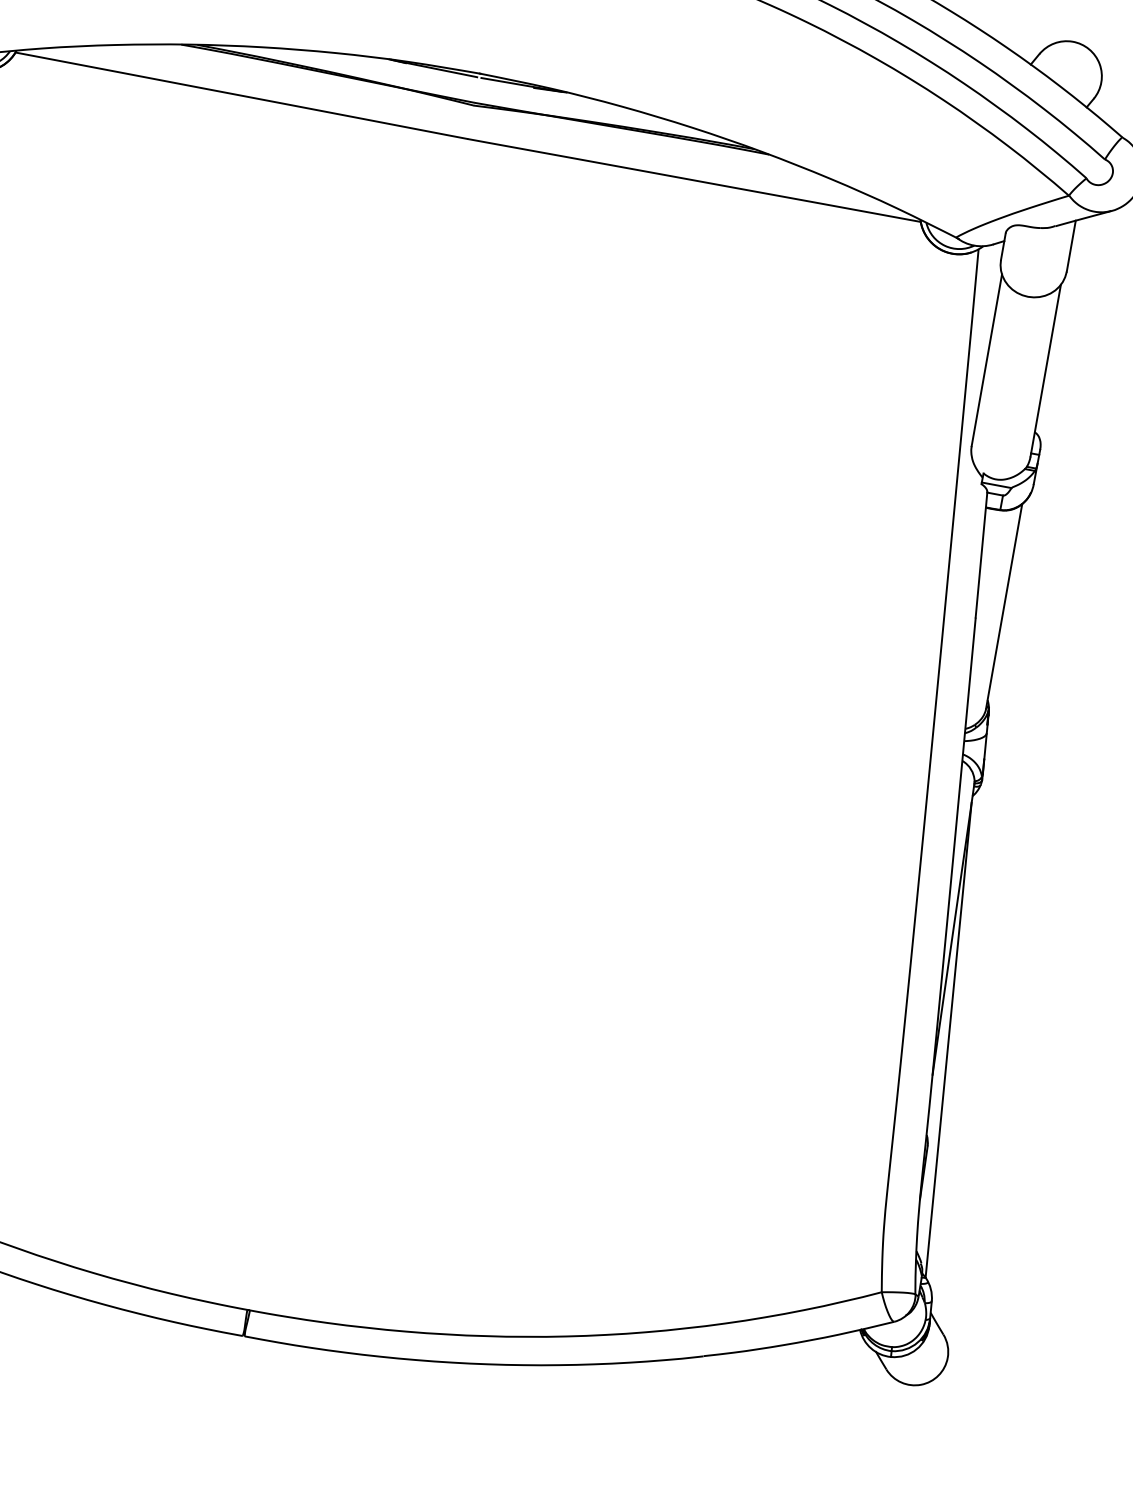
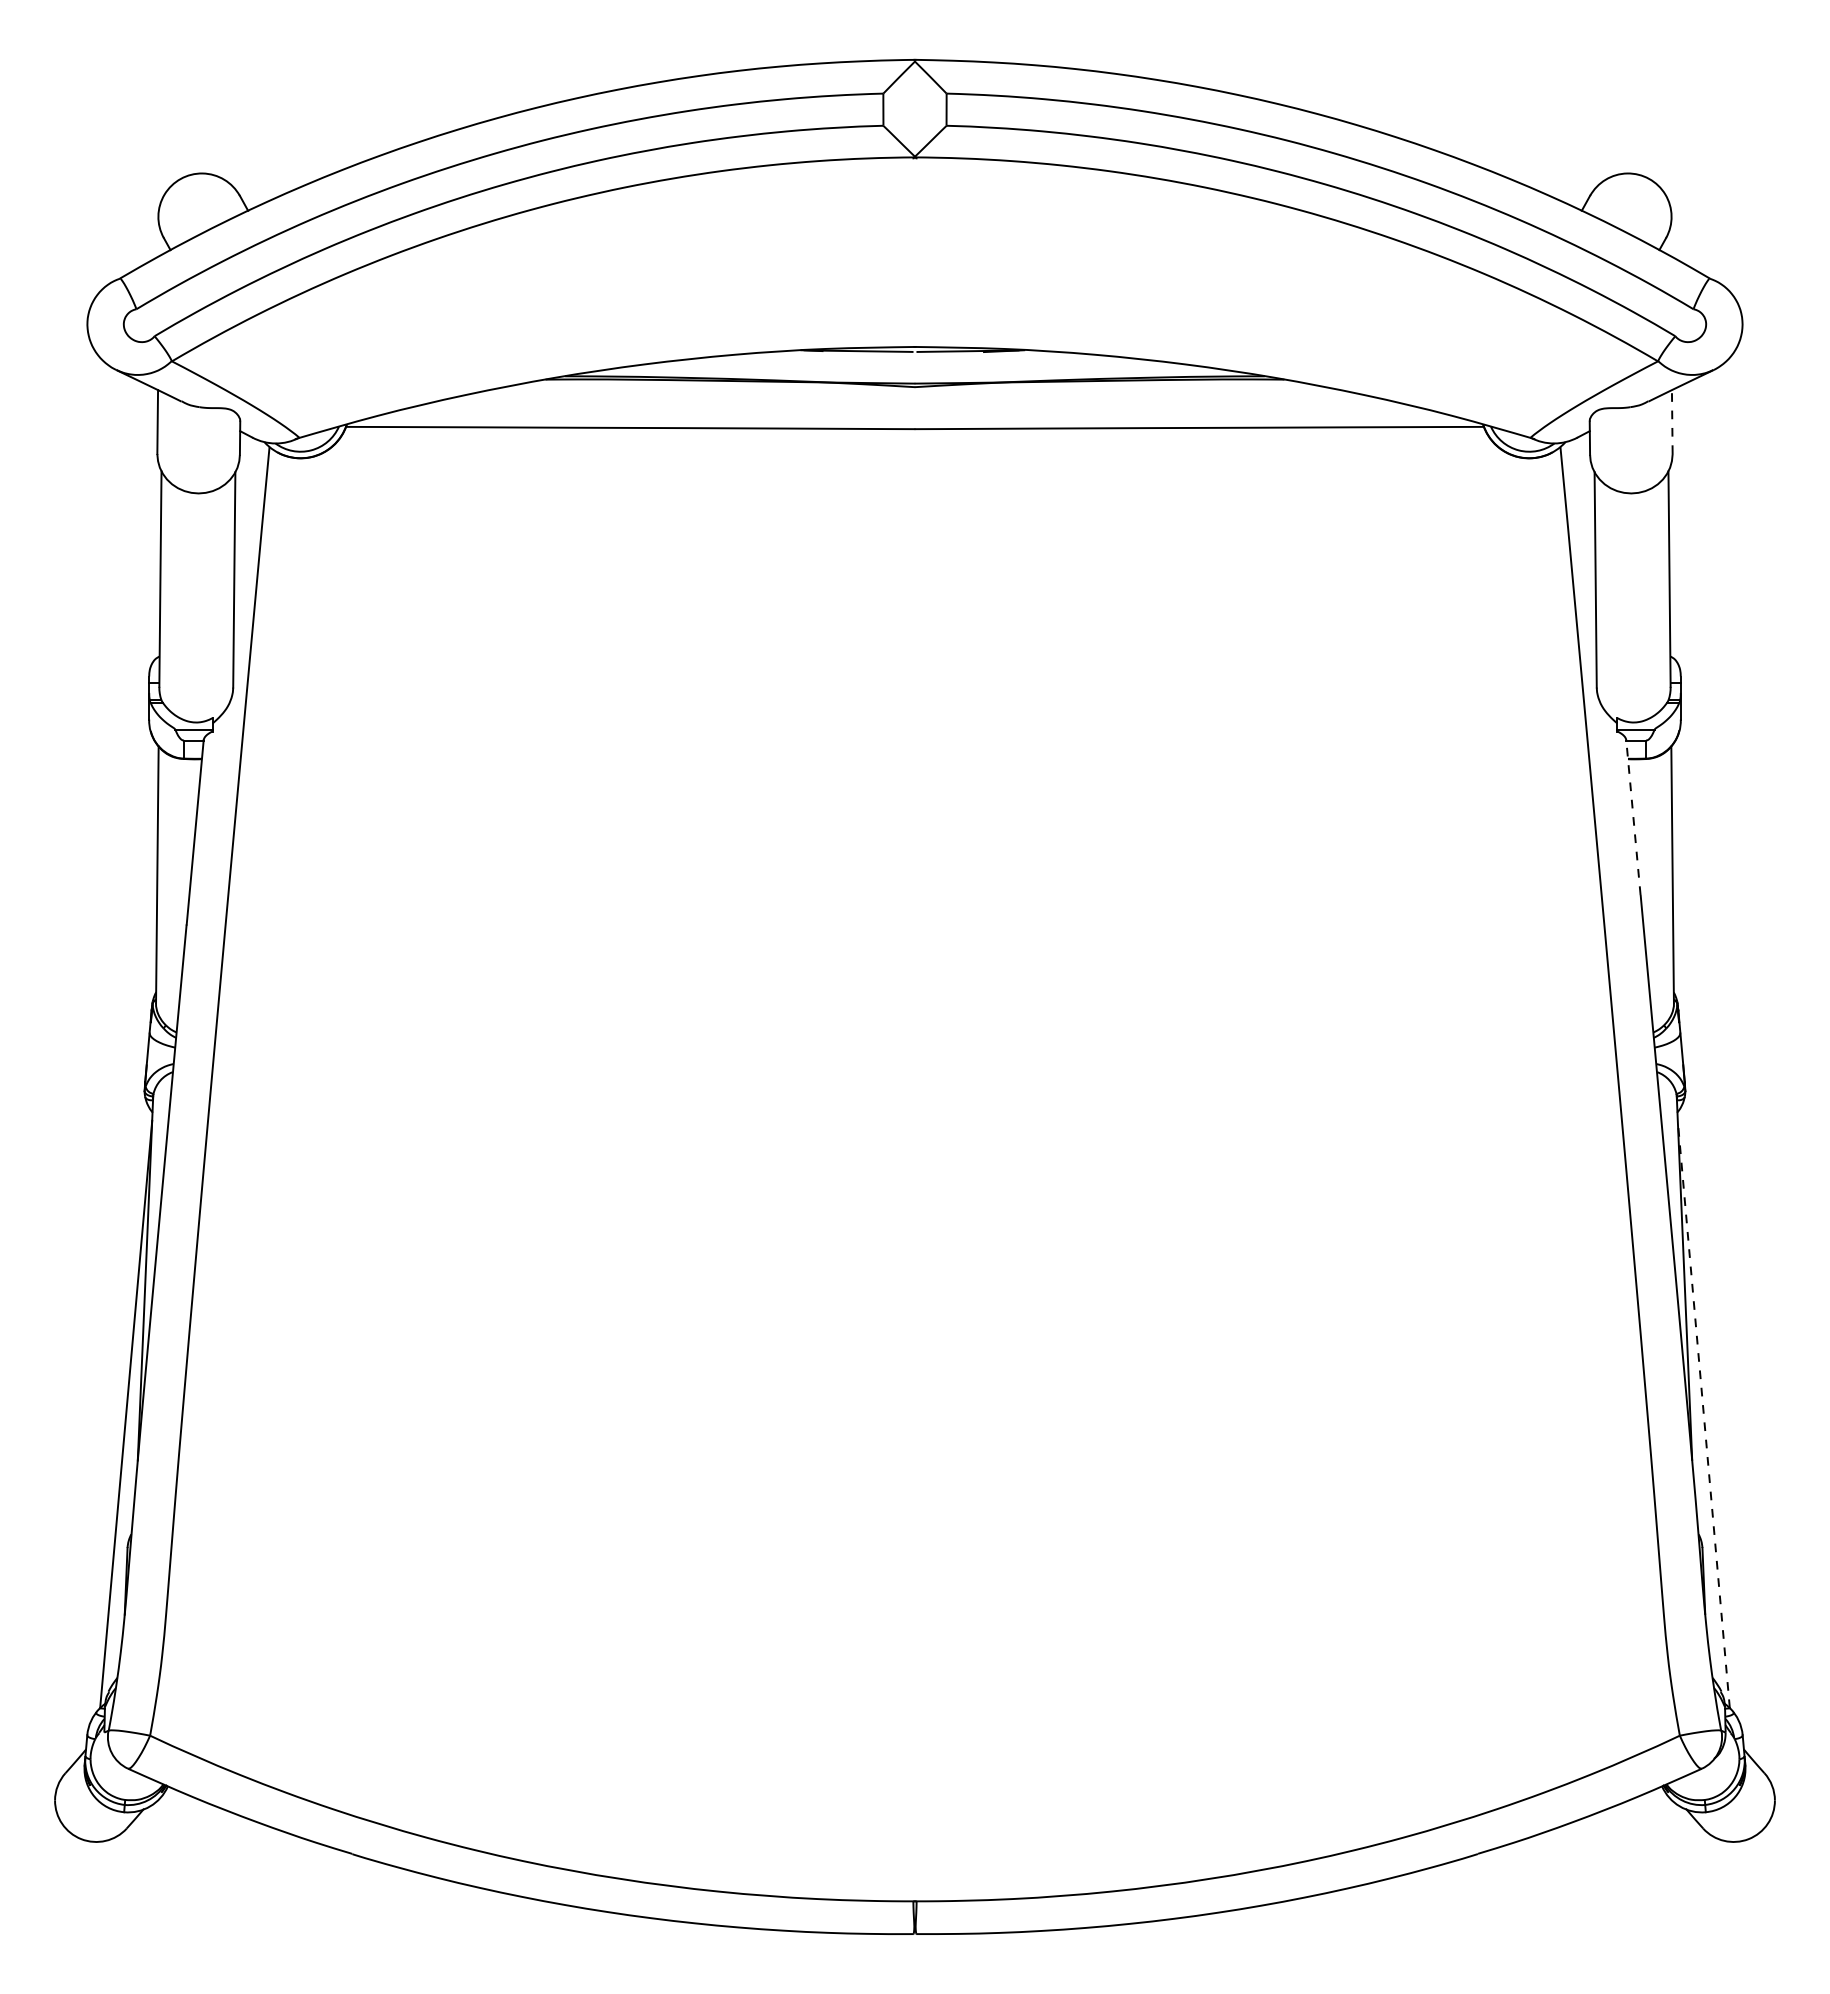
line: (1071, 246) -> (1672, 422), solid -> dashed
line: (981, 554) -> (1633, 817), solid -> dashed
line: (948, 1040) -> (1703, 1414), solid -> dashed

